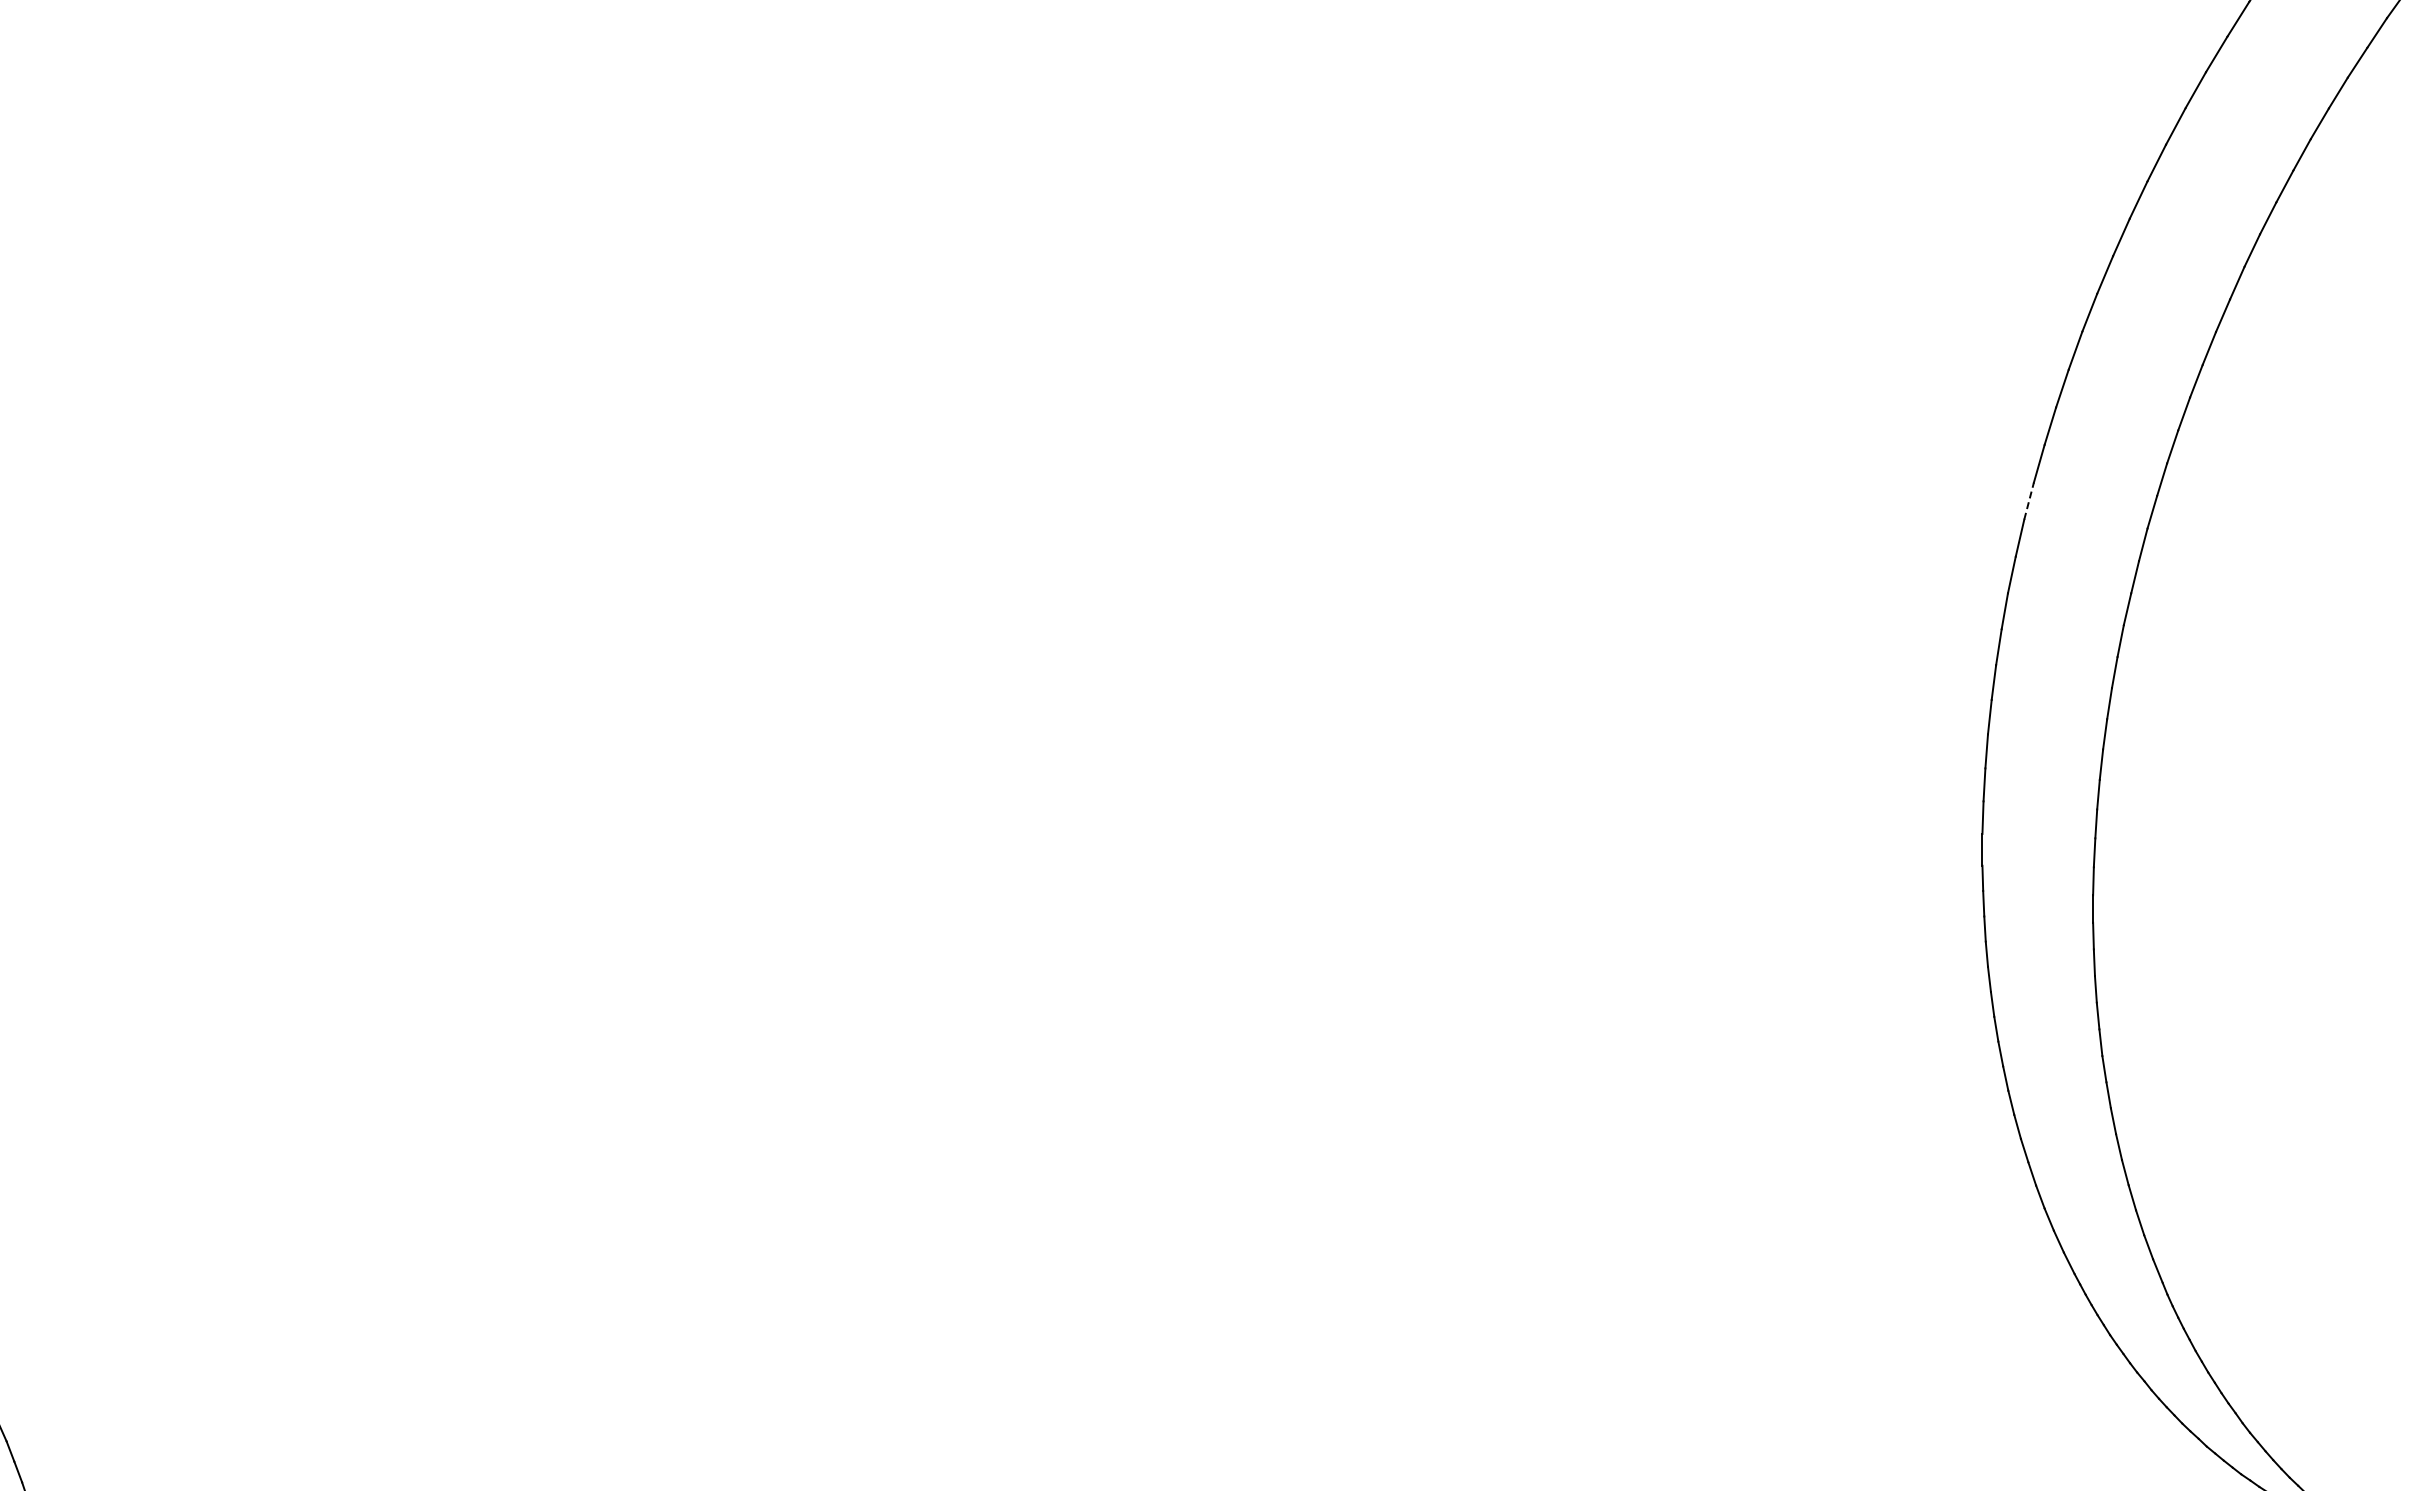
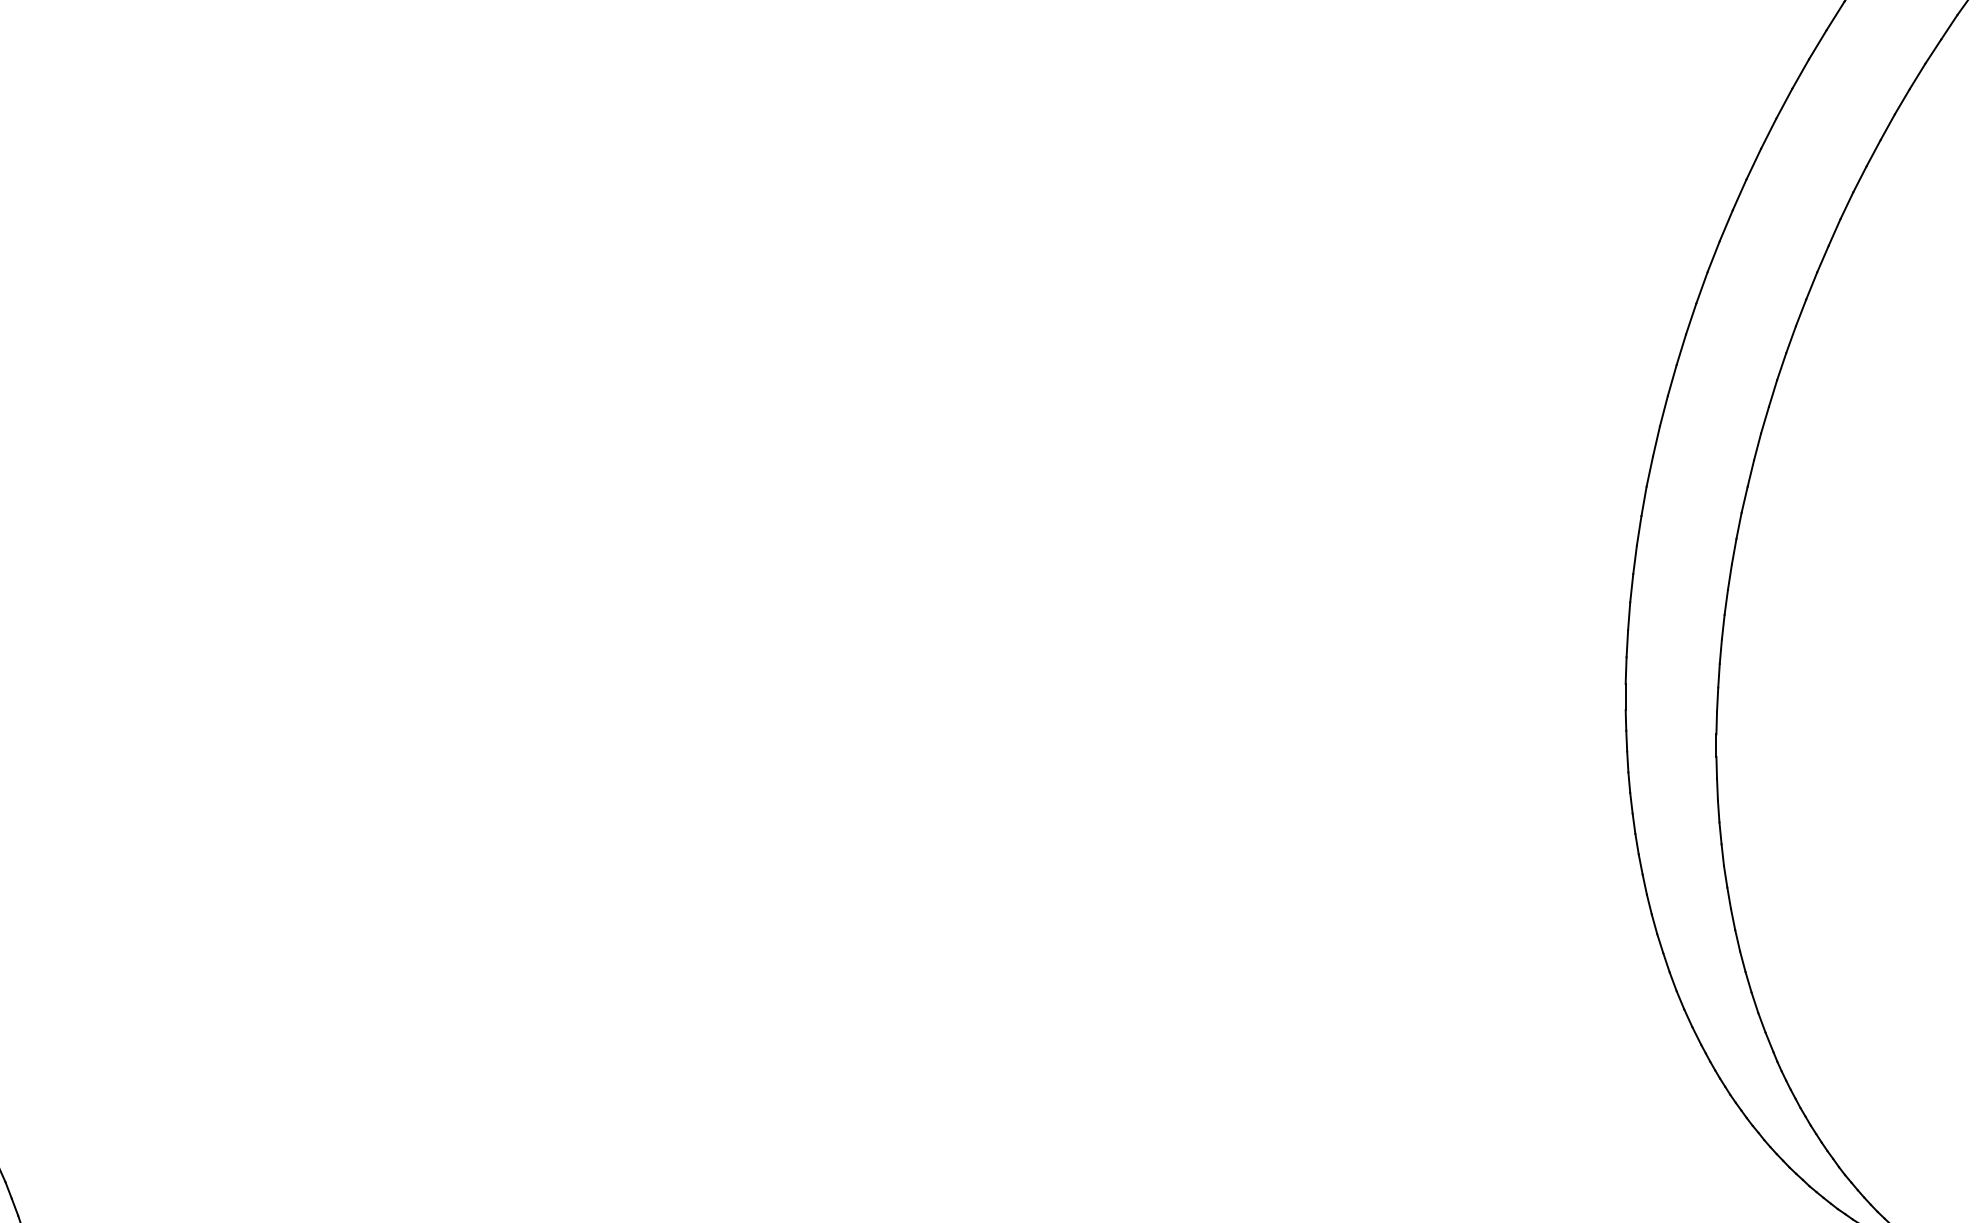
line: (2029, 500) -> (1664, 410), dashed -> solid

